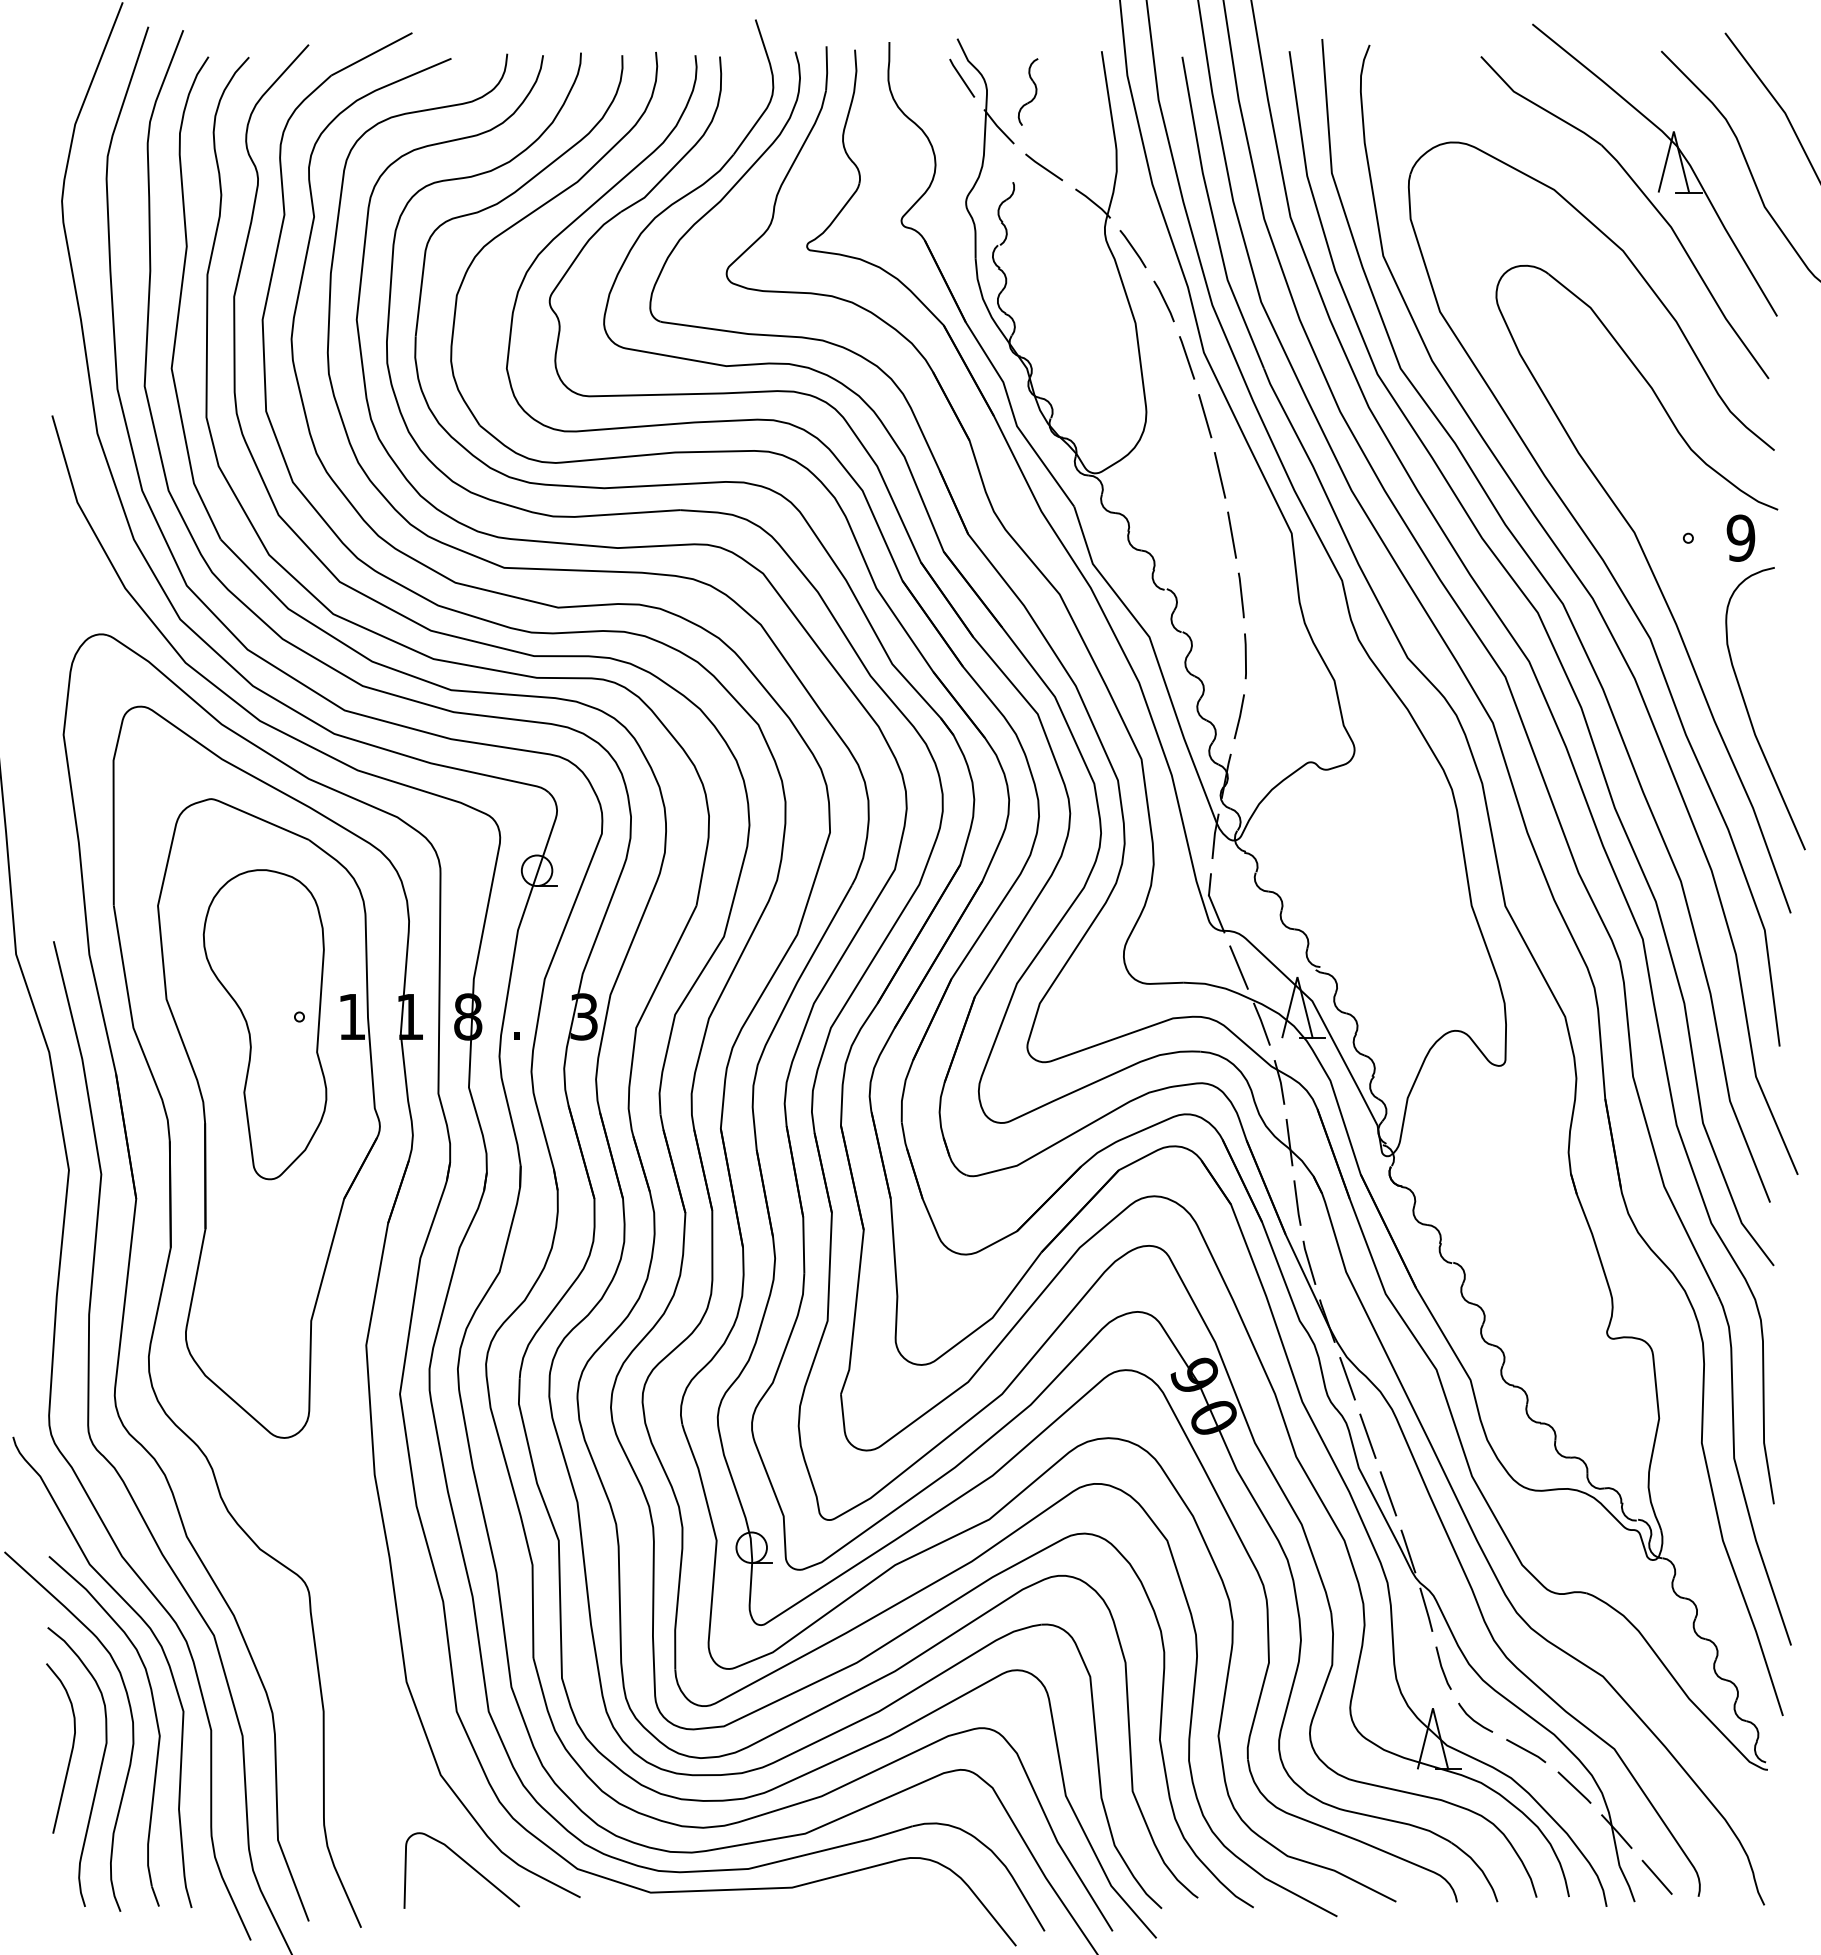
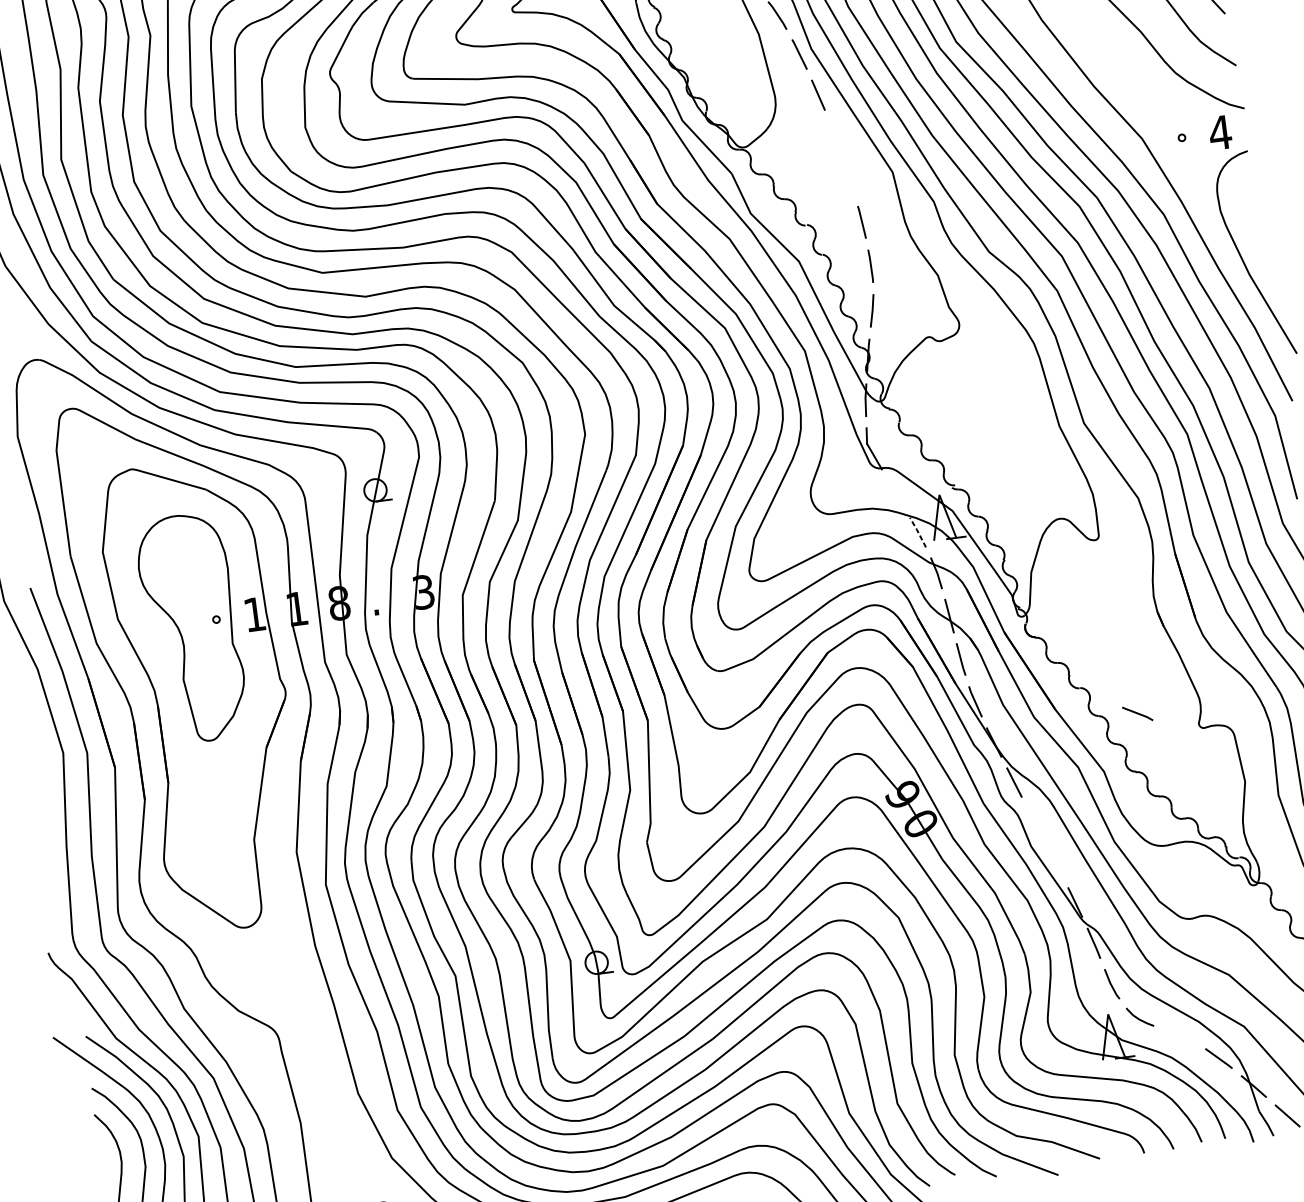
line: (1219, 475) -> (834, 137), removed
line: (1232, 534) -> (849, 178), removed
text: (1740, 537) -> (1219, 132), 9 -> 4
line: (1238, 967) -> (895, 493), removed
line: (1262, 1023) -> (918, 532), solid -> dashed
line: (1367, 1435) -> (1034, 821), removed
line: (1388, 1493) -> (1055, 862), removed
line: (1526, 1751) -> (1137, 714), moved

